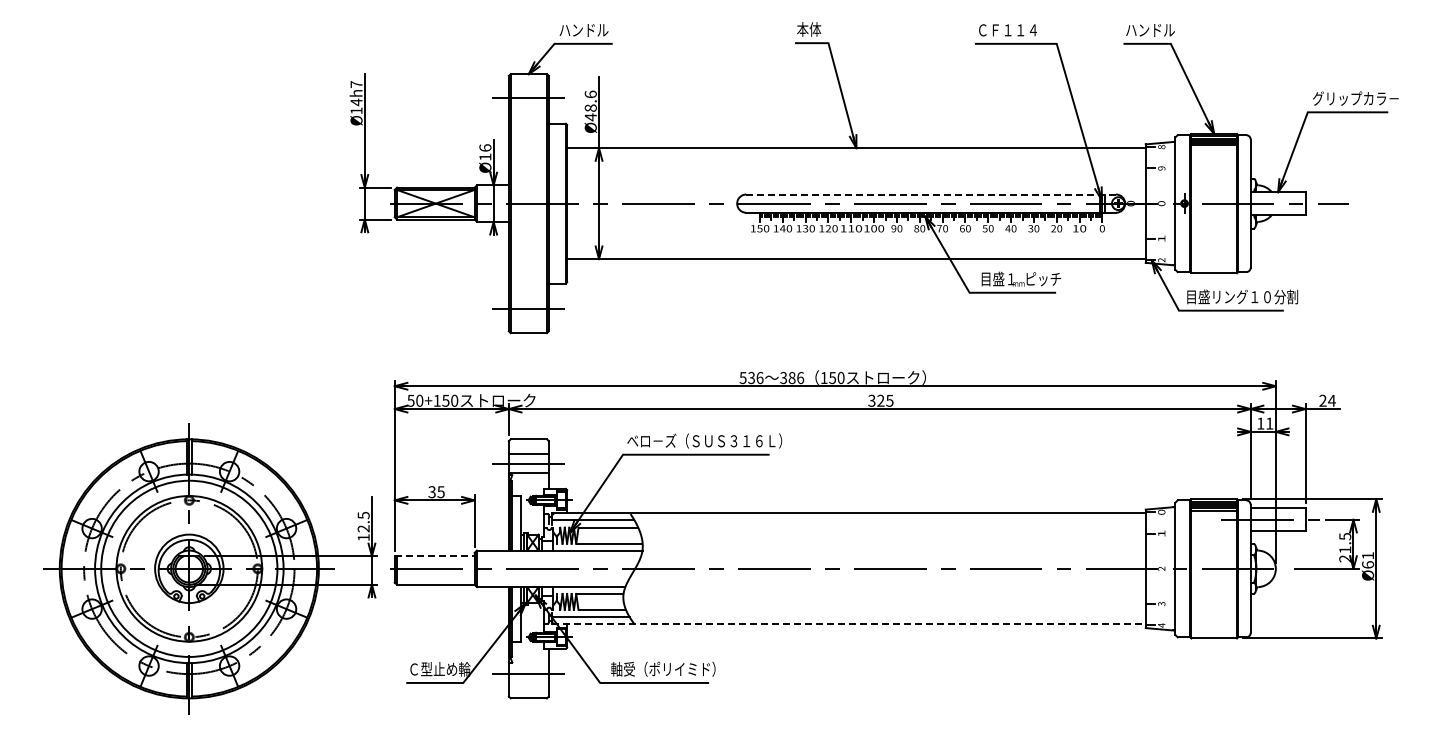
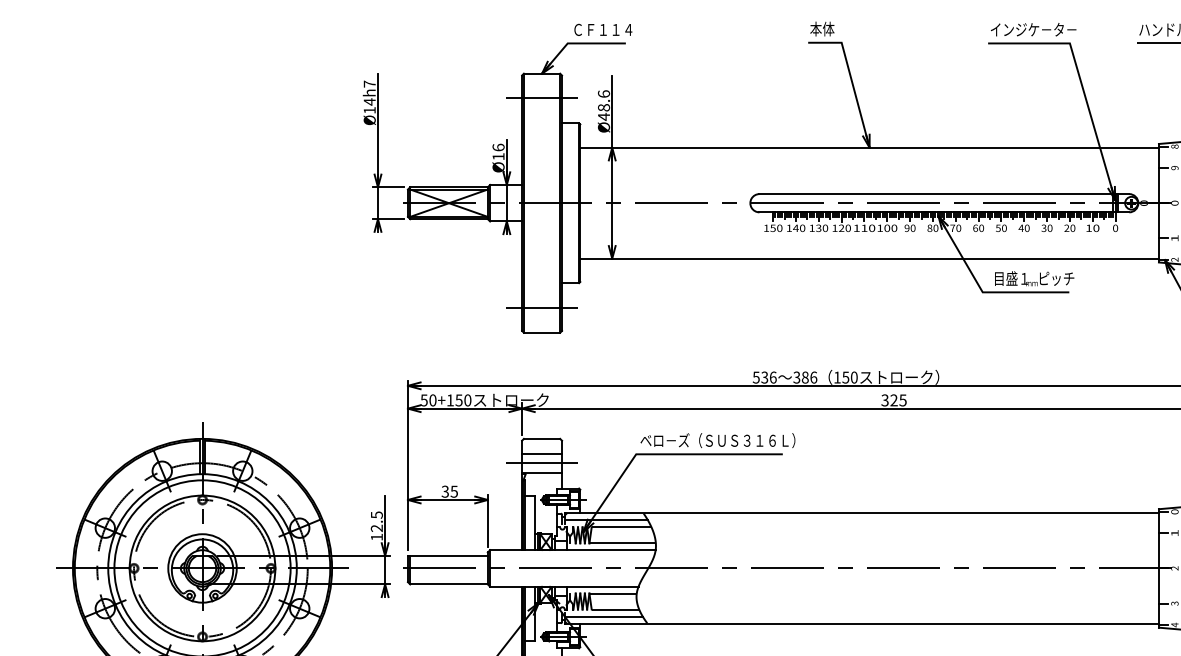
text: (1020, 29) -> (1033, 29), ＣＦ１１４ -> インジケ－タ－
text: (589, 30) -> (602, 30), ハンドル -> ＣＦ１１４
line: (931, 194) -> (944, 194), dashed -> solid
line: (434, 556) -> (447, 556), dashed -> solid
line: (849, 624) -> (862, 624), dashed -> solid

